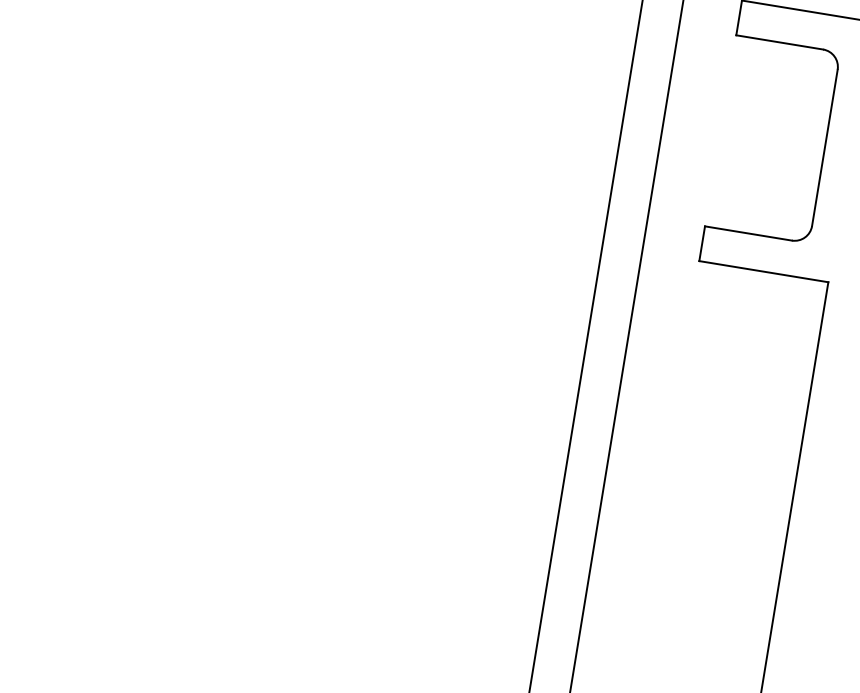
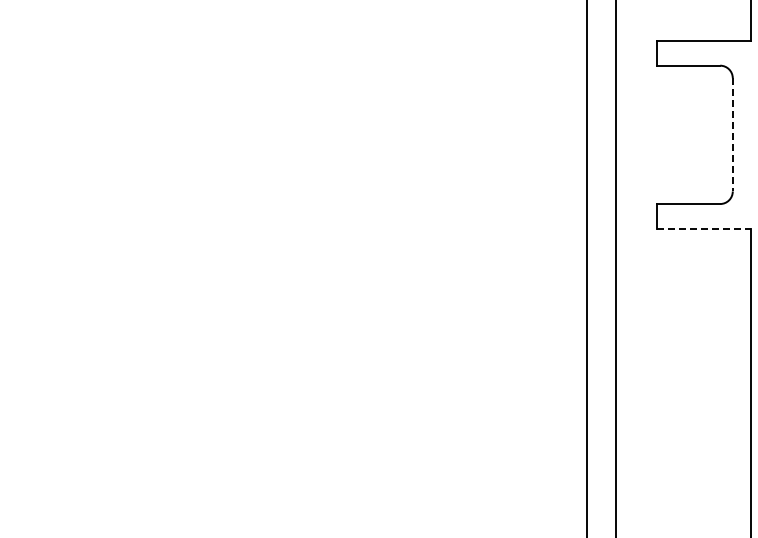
line: (824, 147) -> (732, 134), solid -> dashed
line: (764, 272) -> (704, 229), solid -> dashed

